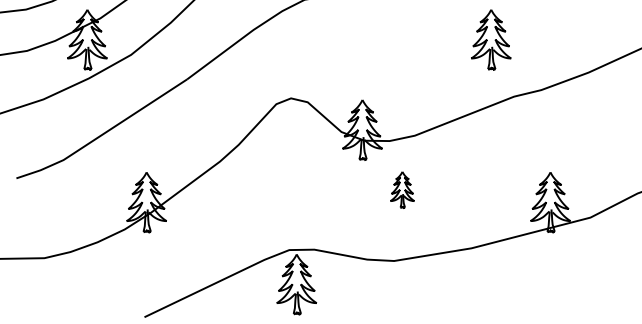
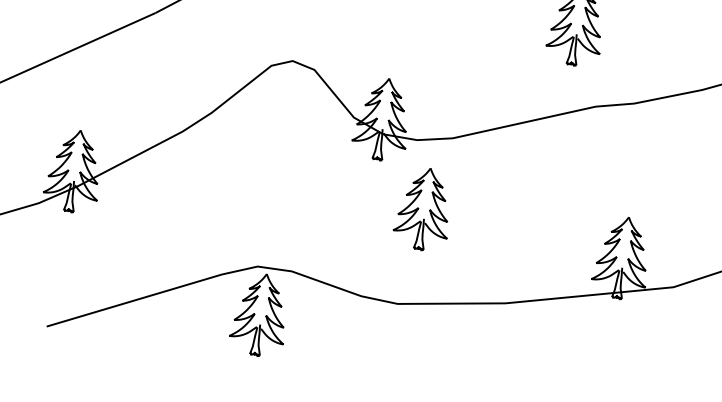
part: (402, 189) -> (424, 208), size x1.67

